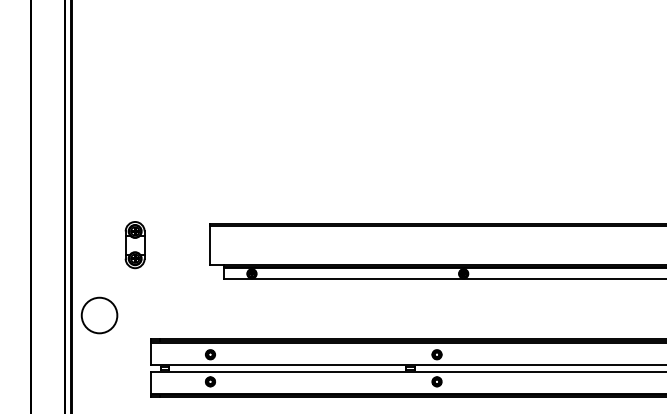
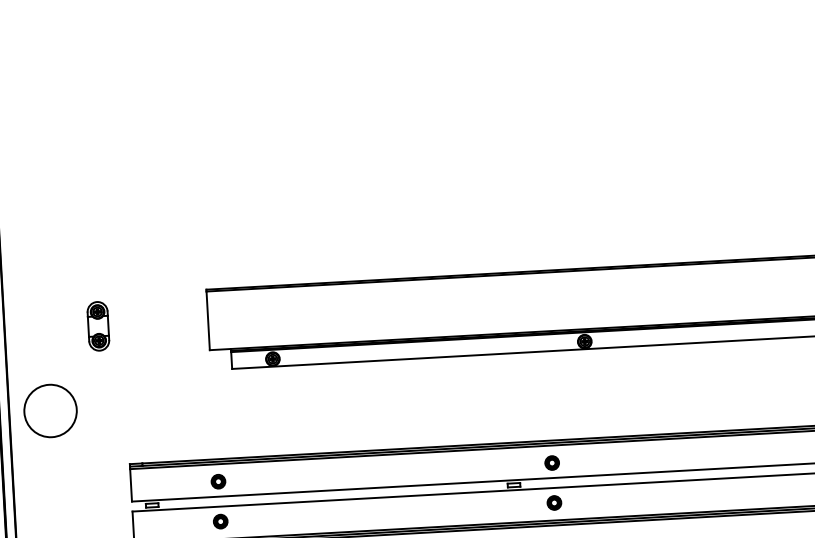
part: (134, 244) -> (97, 325), size x0.71
circle: (99, 315) -> (50, 410), moved

